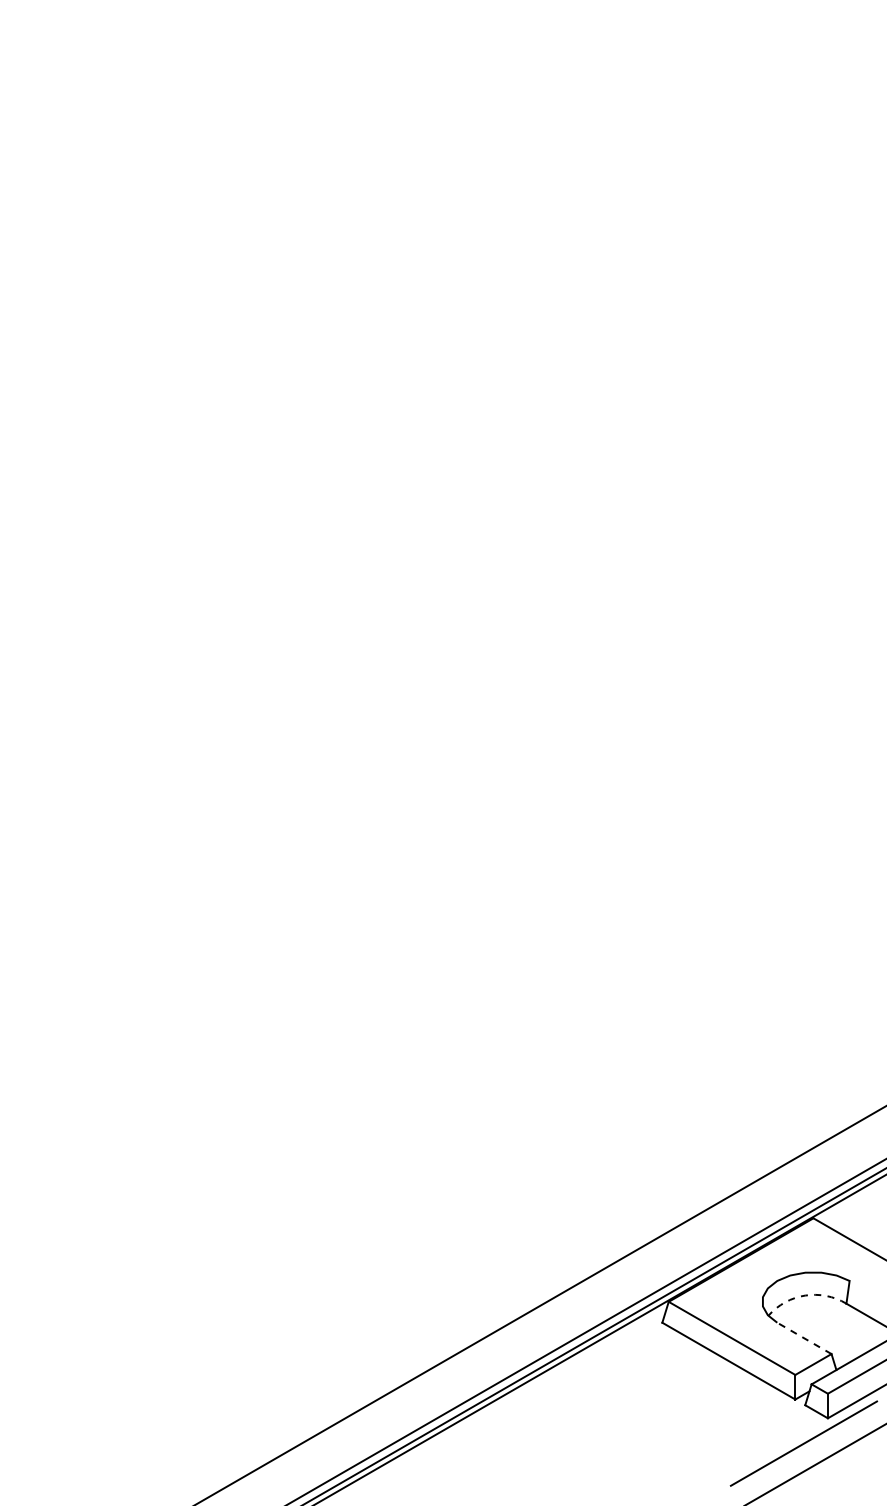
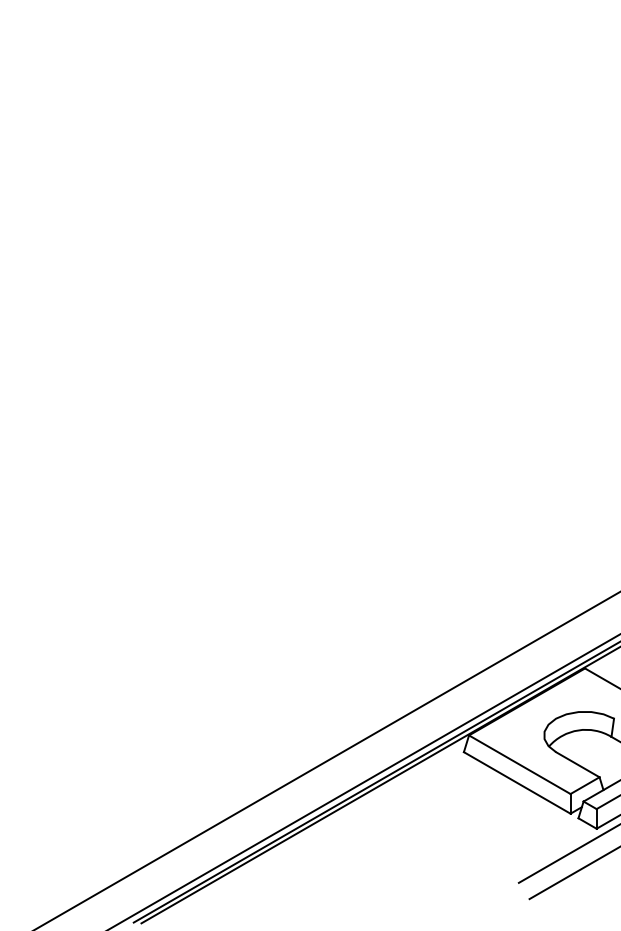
arc: (805, 1295) -> (578, 730), dashed -> solid
line: (803, 1338) -> (577, 764), dashed -> solid

